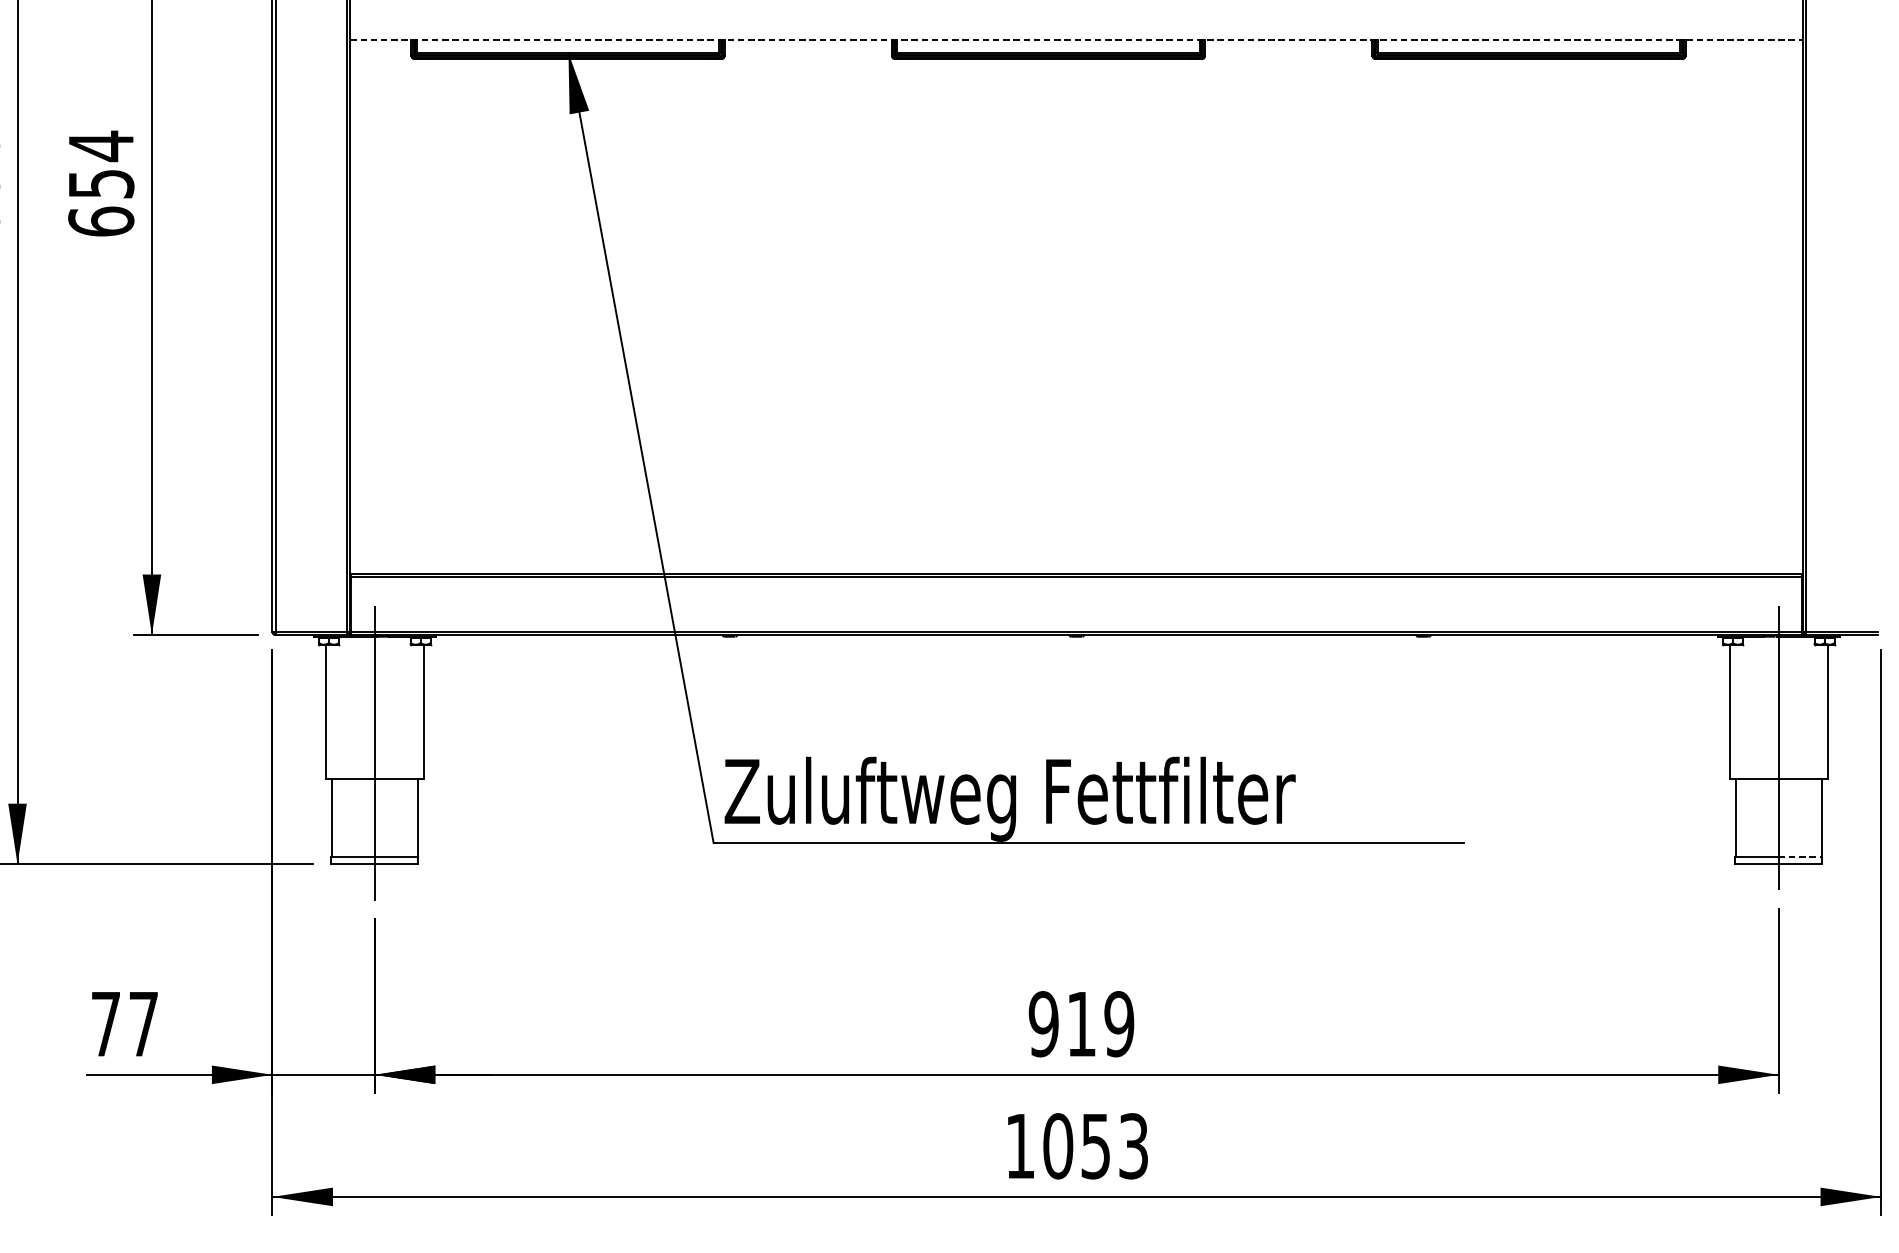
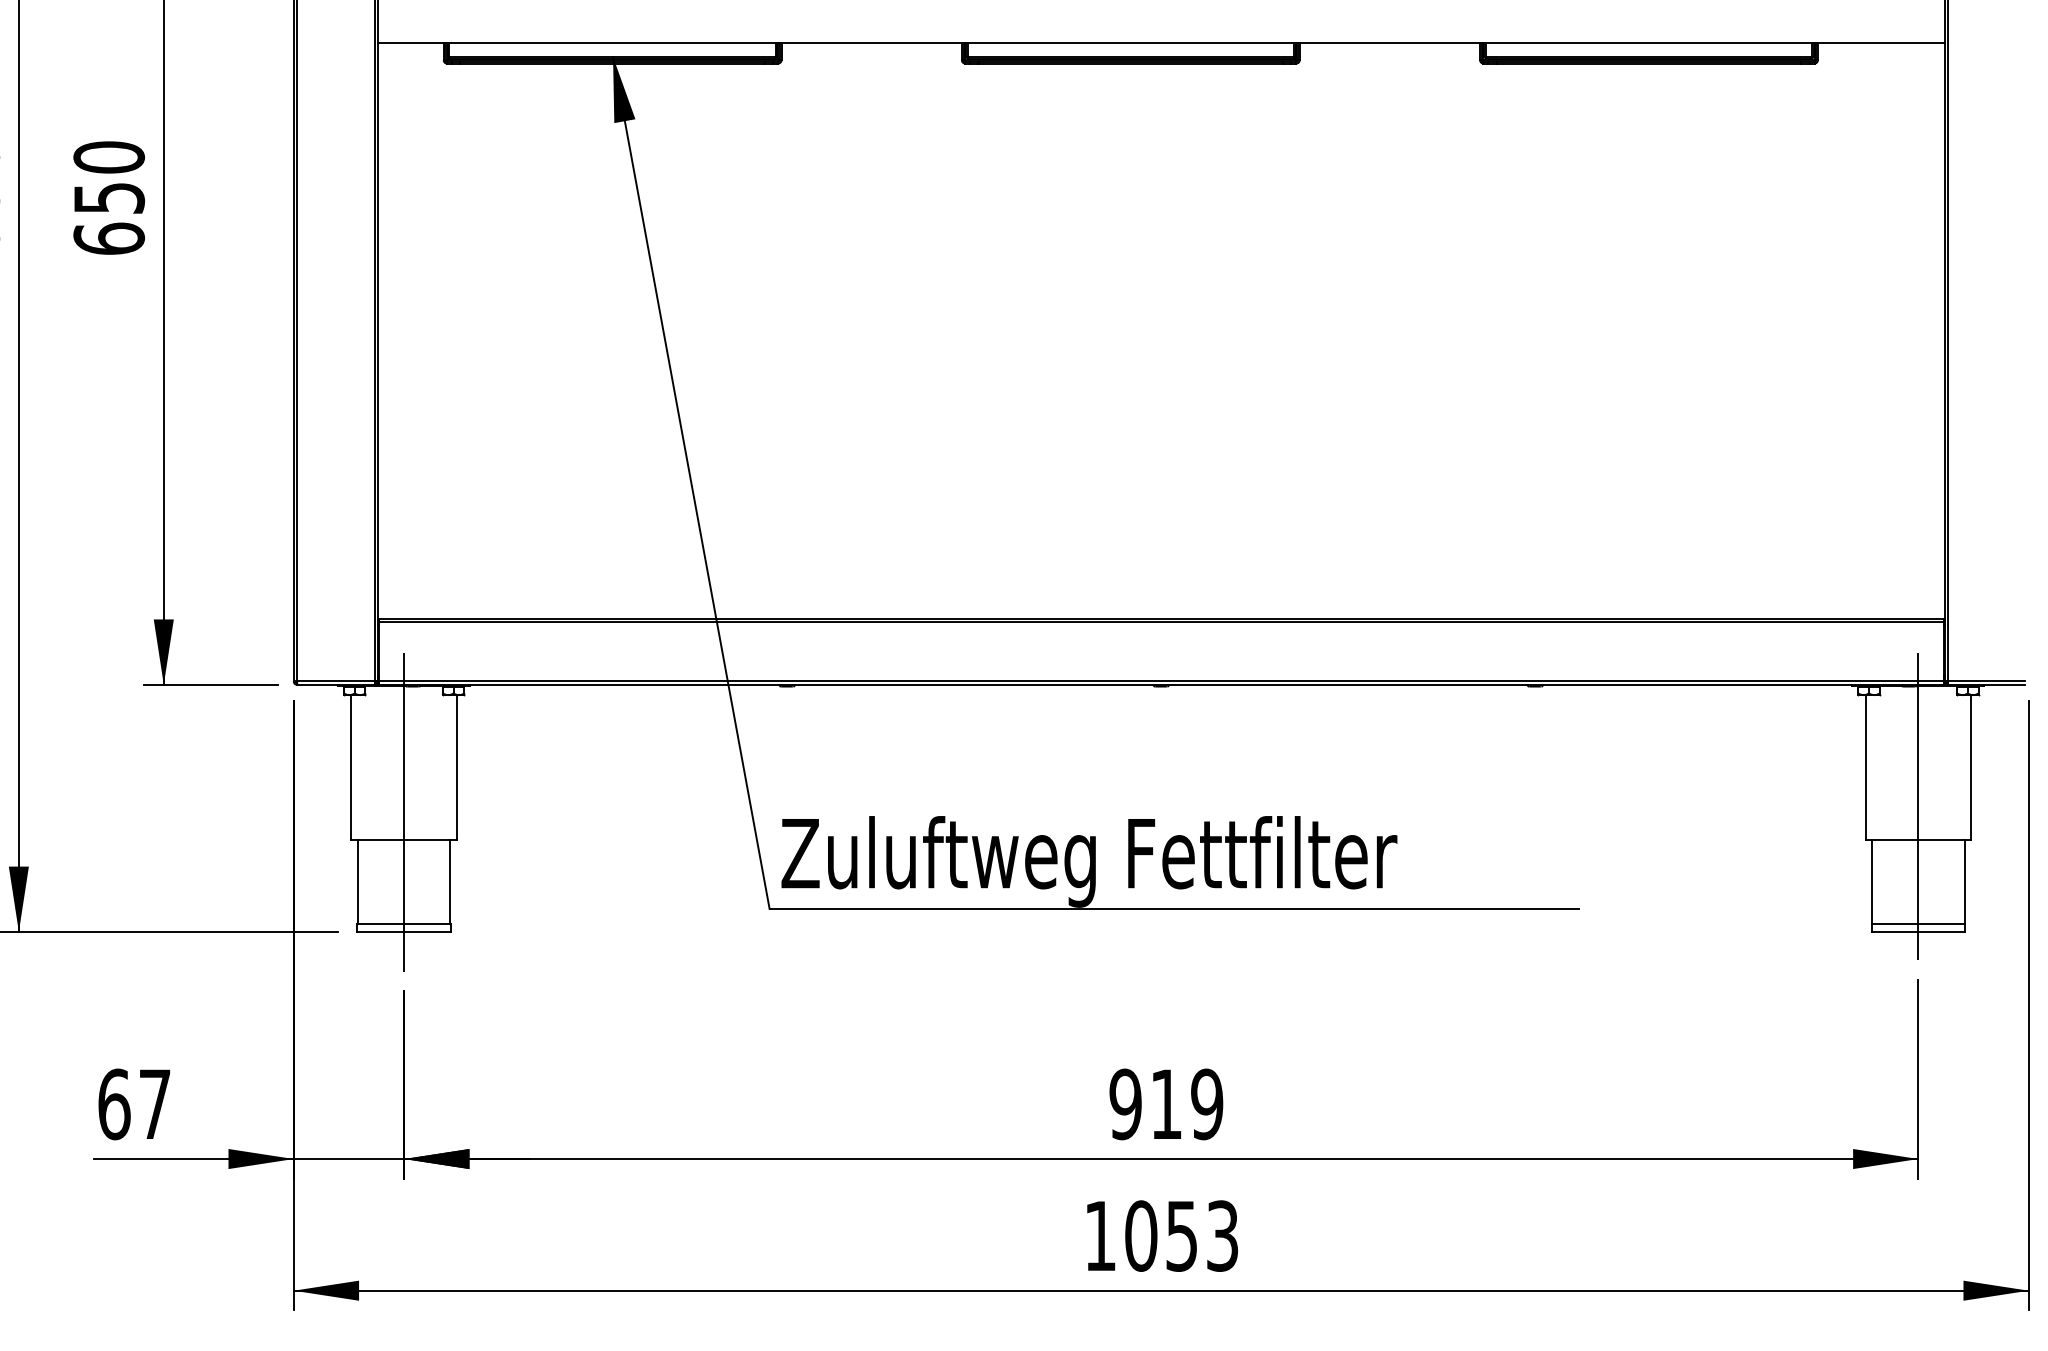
line: (1076, 39) -> (1161, 42), dashed -> solid
text: (101, 146) -> (109, 157), 654 -> 650
line: (1801, 856) -> (1942, 923), dashed -> solid
text: (106, 1024) -> (114, 1104), 77 -> 67

